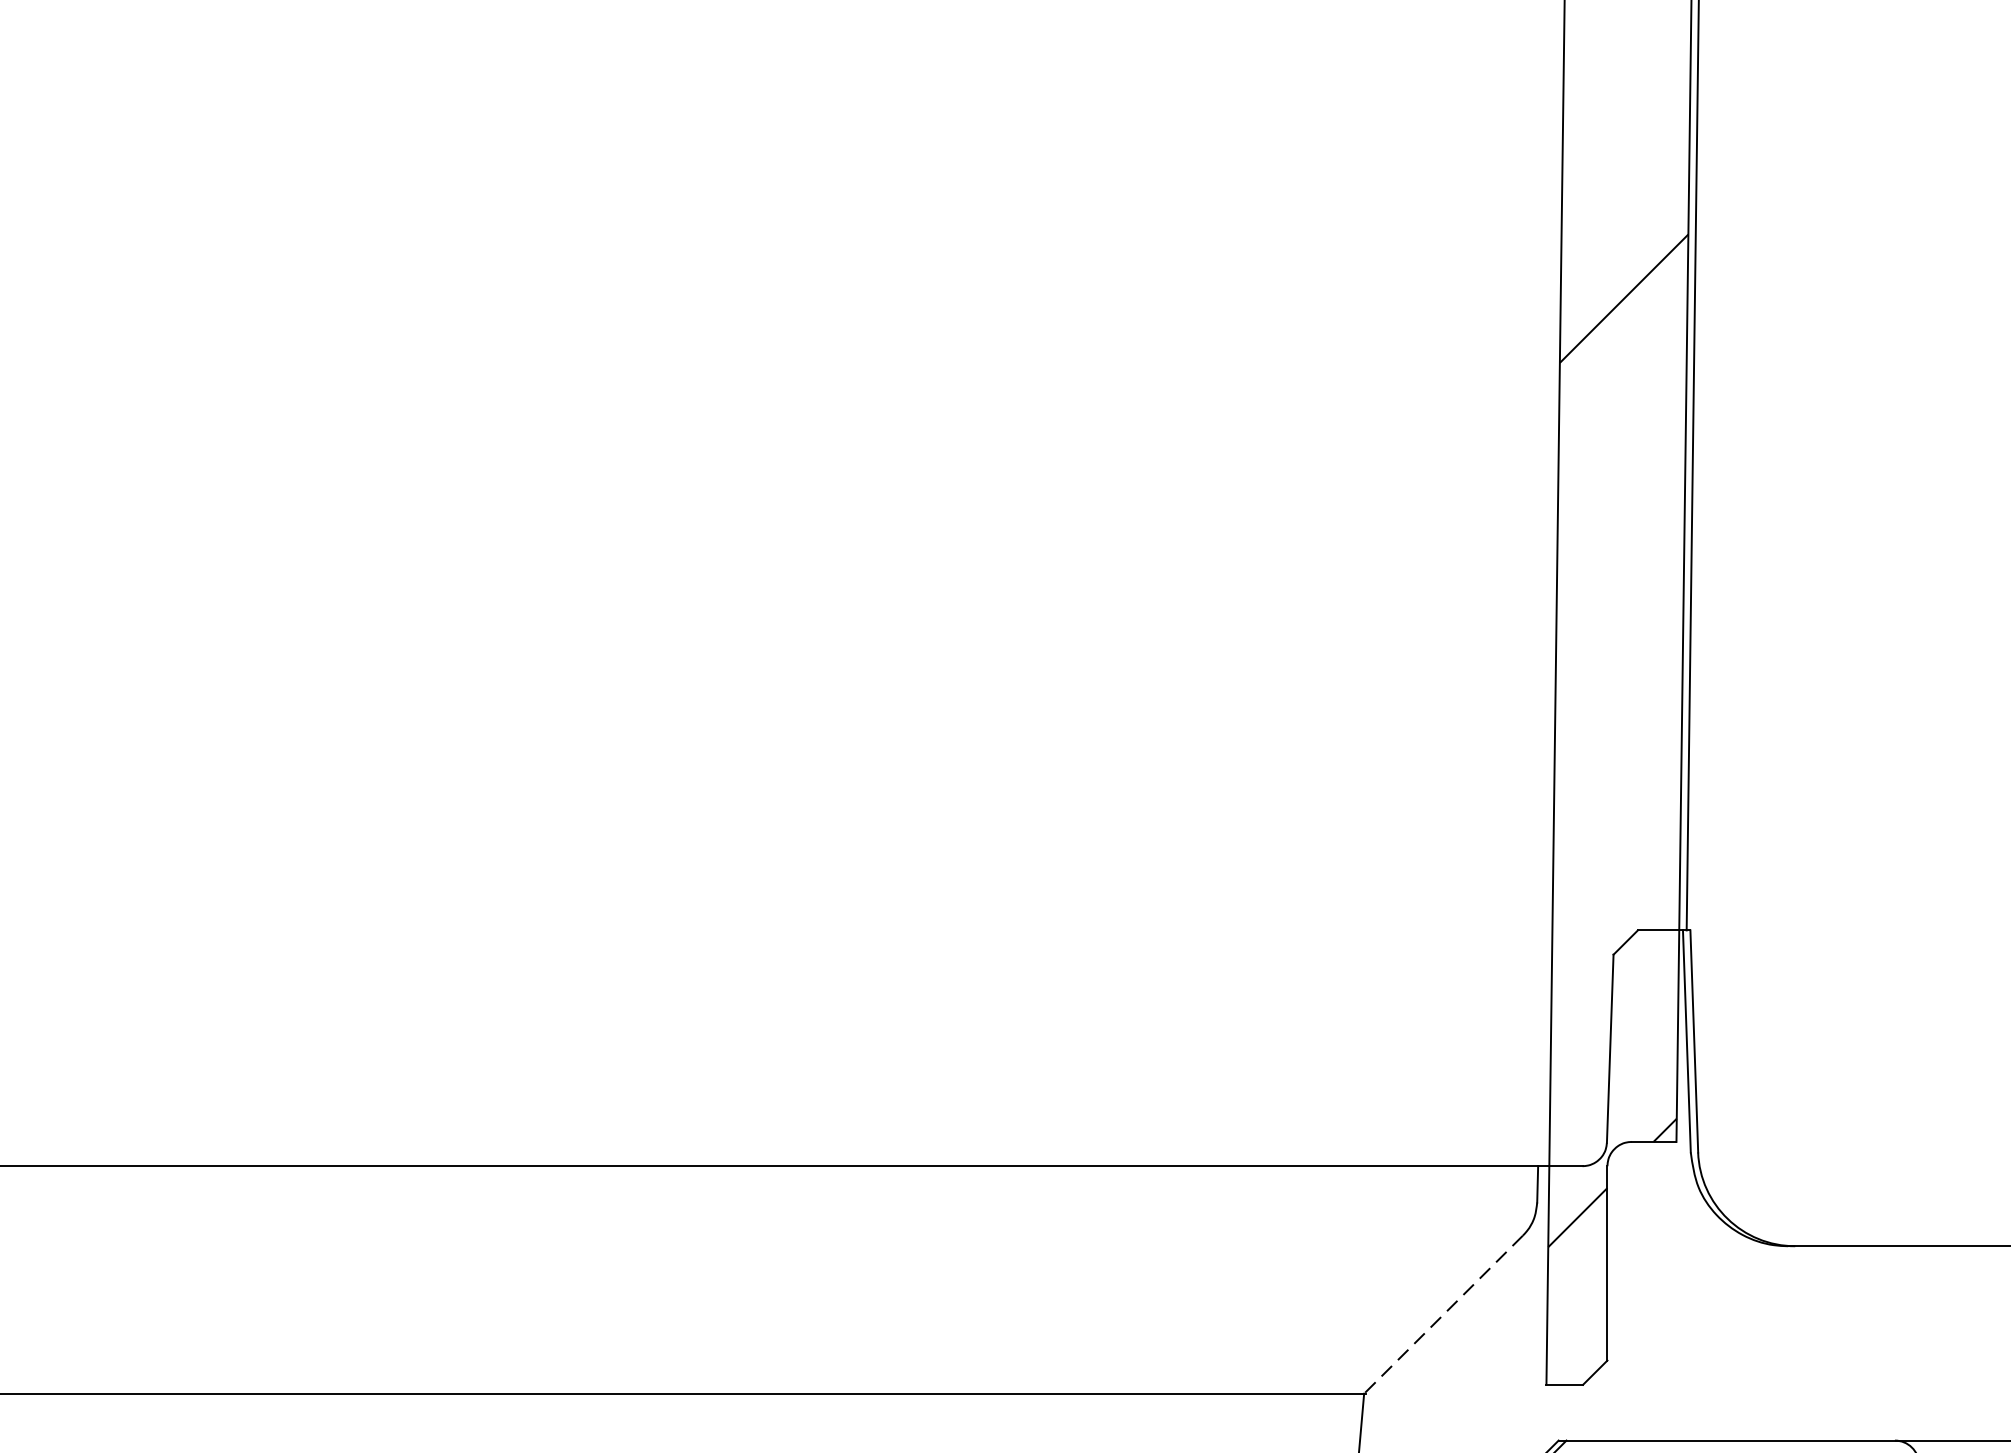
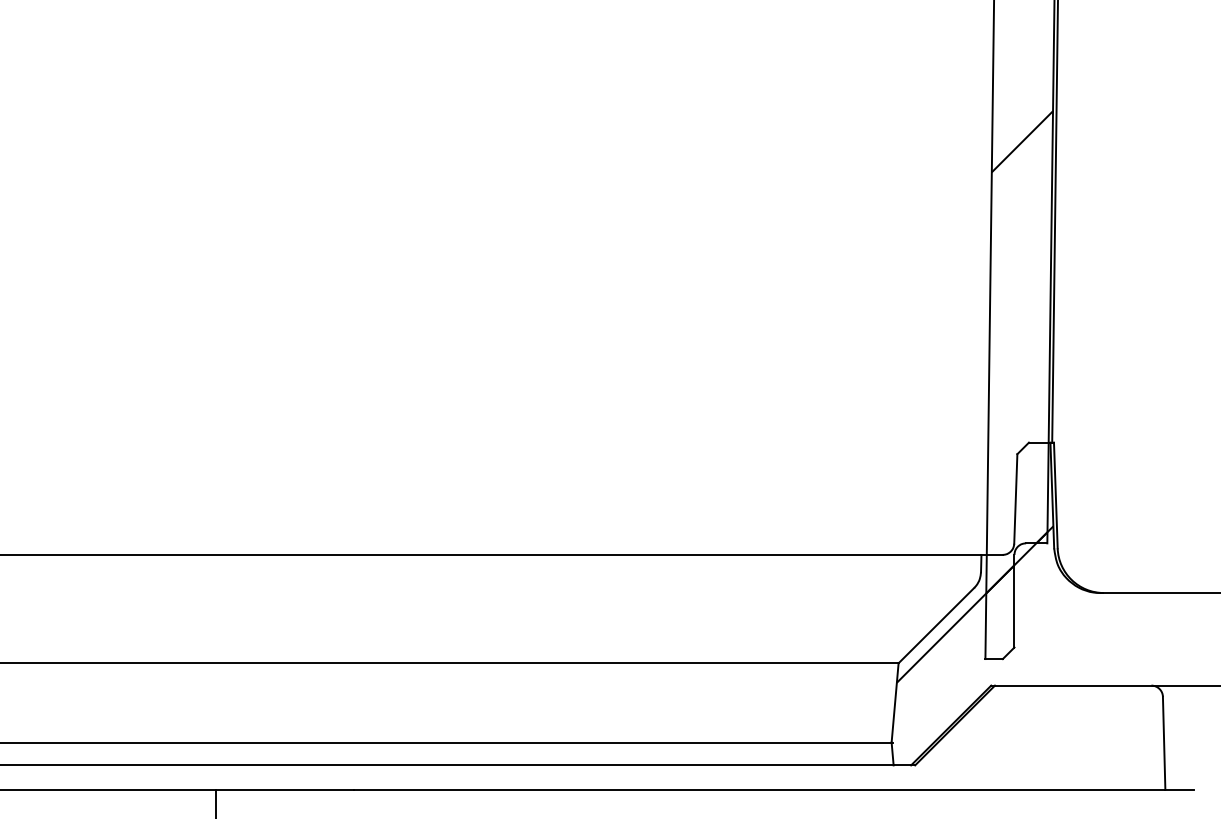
hatch: (1523, 1270) -> (974, 604), added
line: (1443, 1316) -> (936, 626), dashed -> solid

